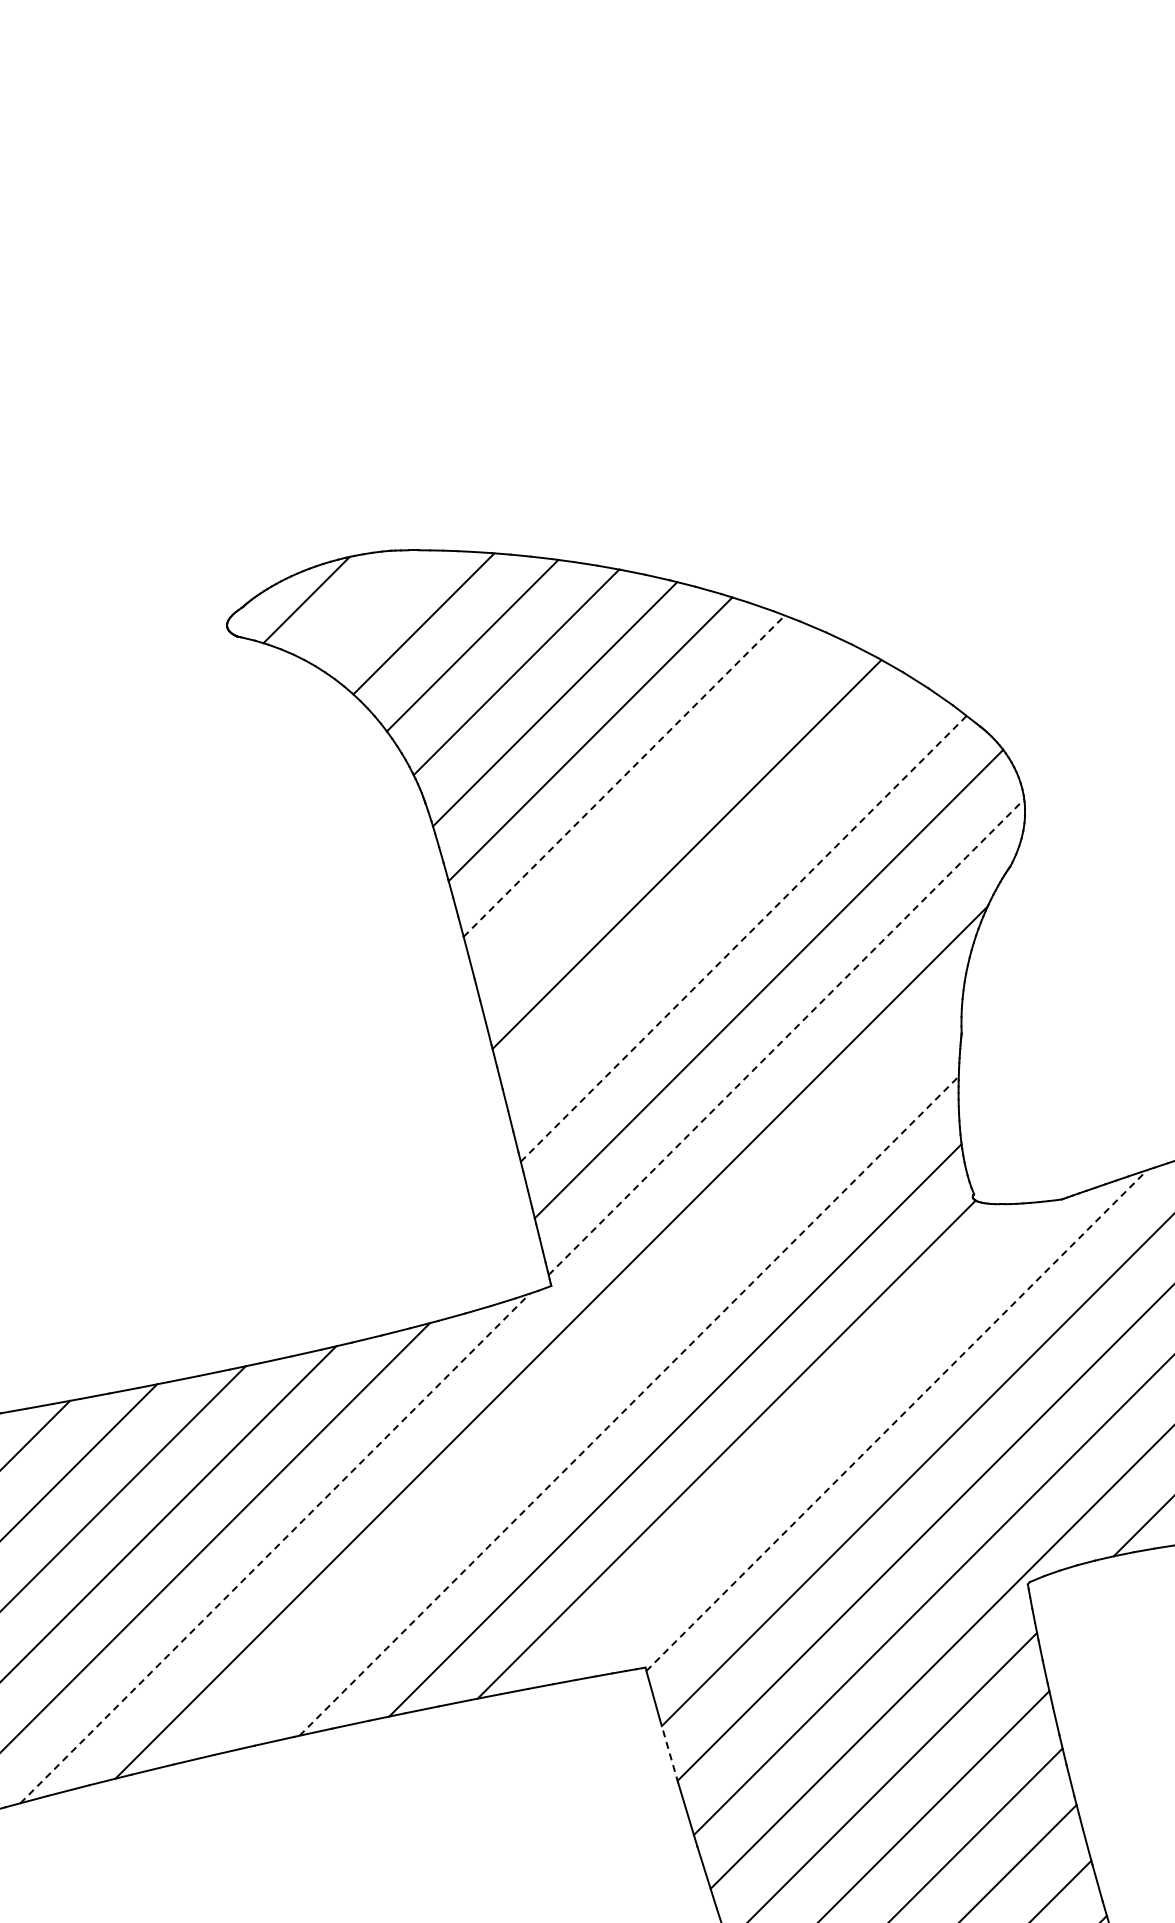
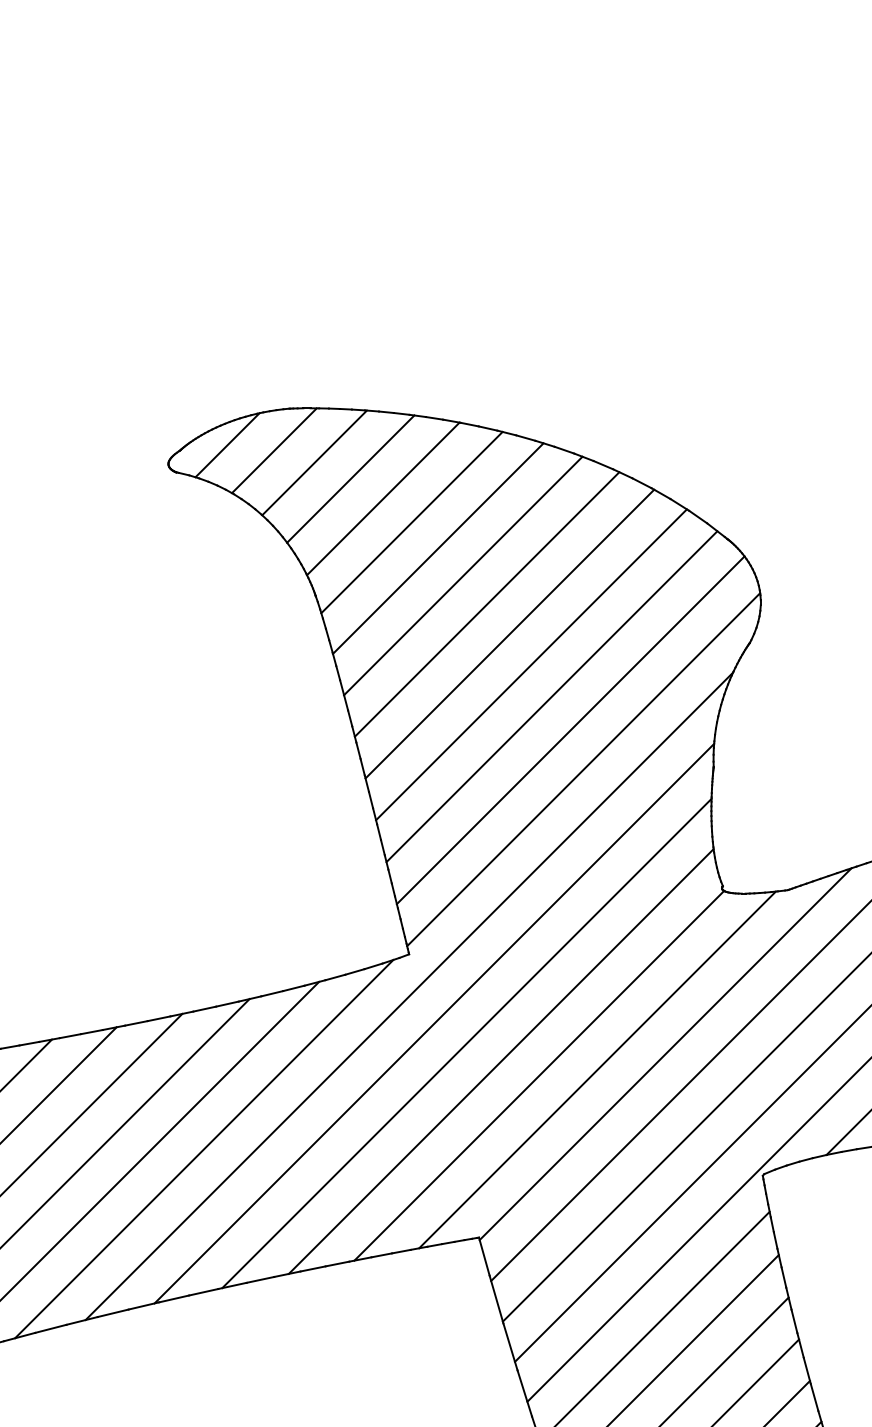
line: (369, 607) -> (274, 450), added
line: (624, 775) -> (463, 575), dashed -> solid
line: (656, 814) -> (487, 604), added
line: (715, 895) -> (531, 664), added
line: (744, 938) -> (552, 696), dashed -> solid
line: (786, 1036) -> (583, 769), dashed -> solid
line: (585, 1379) -> (434, 1023), added
line: (629, 1405) -> (467, 1043), dashed -> solid
line: (897, 1420) -> (666, 1054), dashed -> solid
line: (804, 1441) -> (597, 1069), added
line: (275, 1548) -> (204, 1149), dashed -> solid
line: (668, 1750) -> (496, 1299), dashed -> solid

